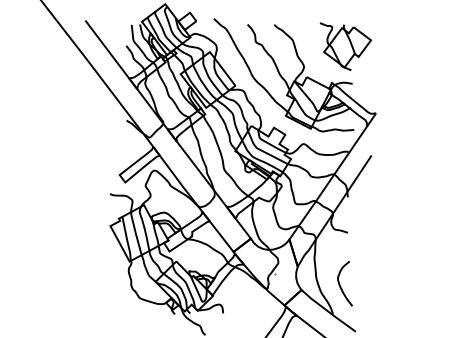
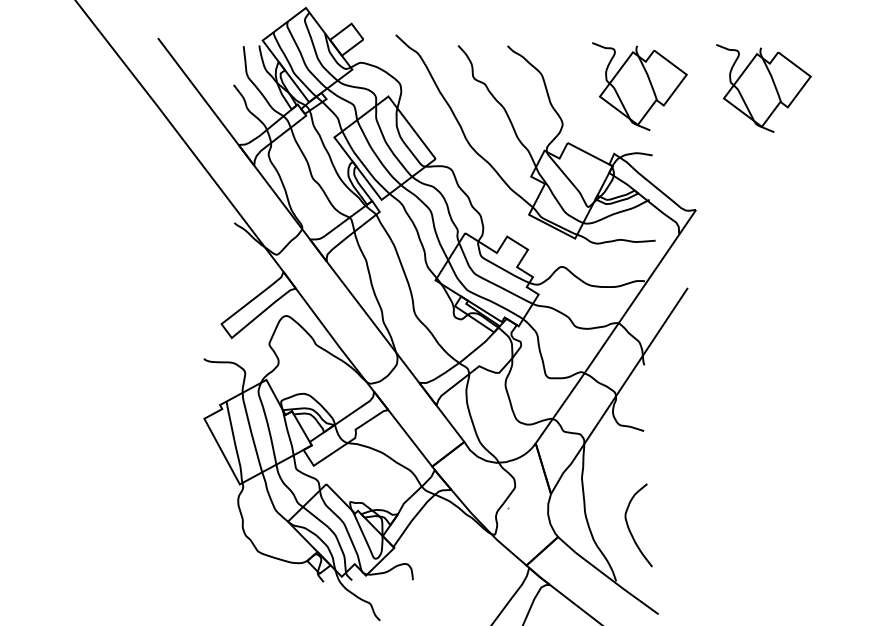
part: (412, 47) -> (763, 88), added

